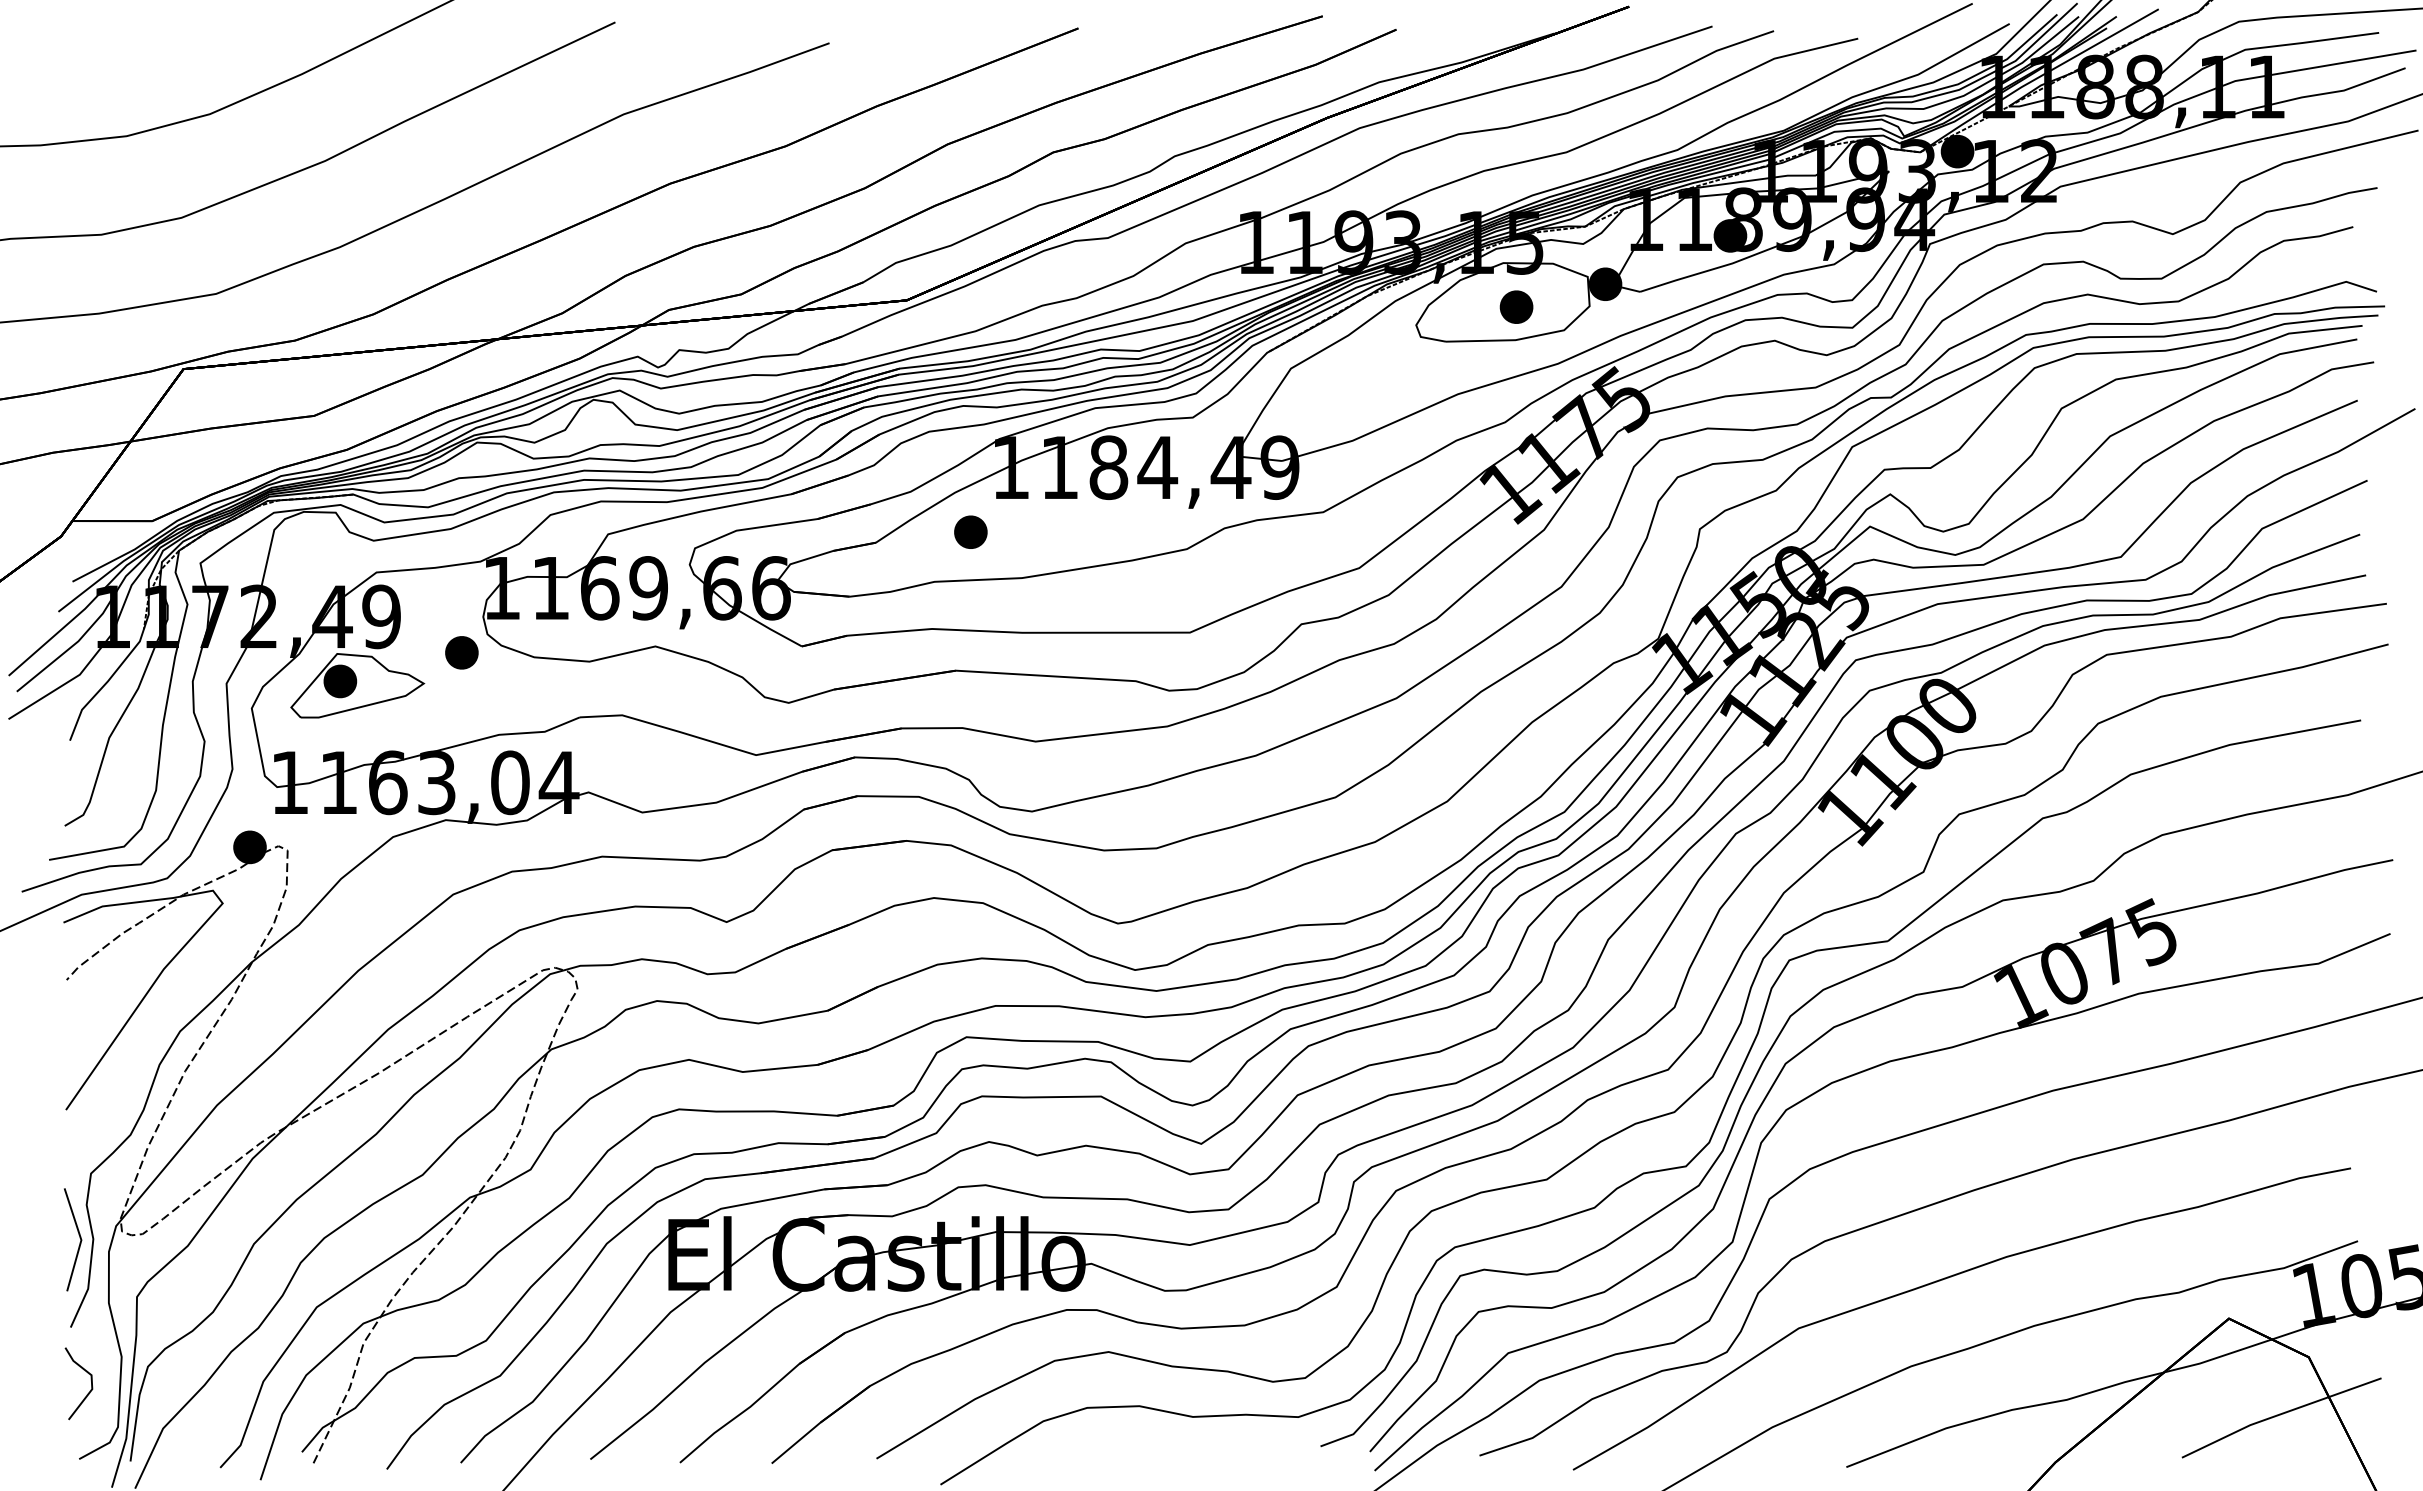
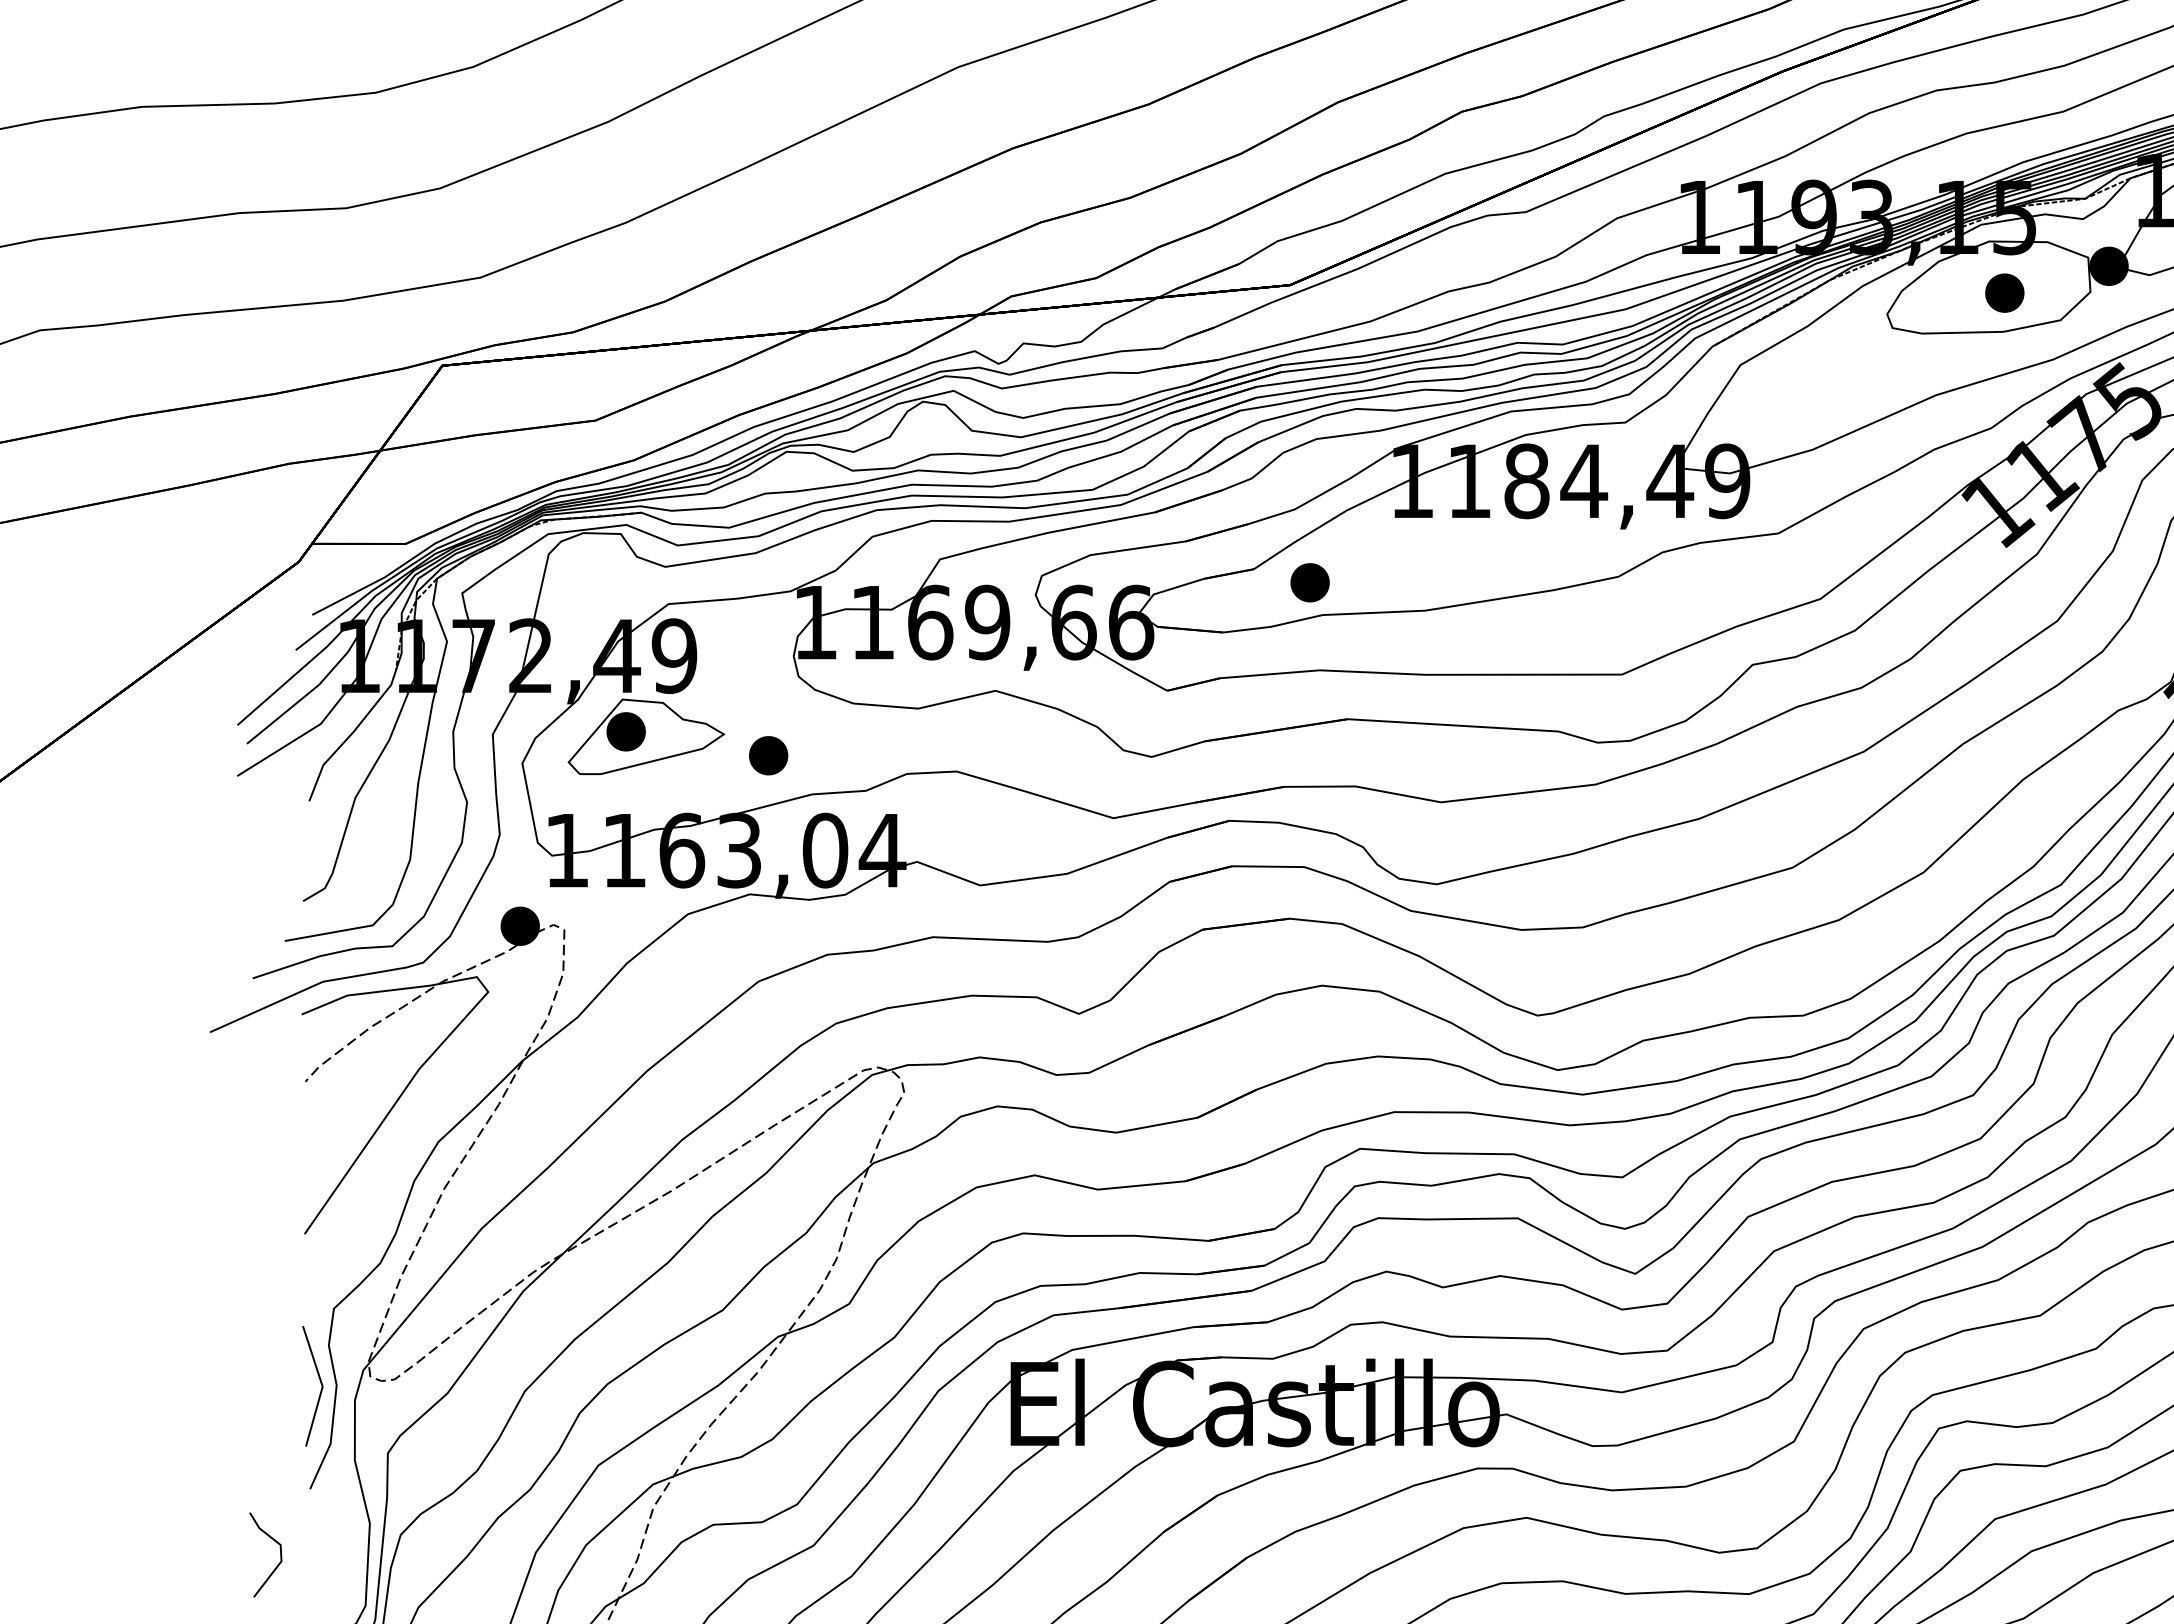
part: (970, 531) -> (1309, 581), moved
part: (461, 652) -> (768, 755), moved
line: (90, 1379) -> (279, 1550), moved

